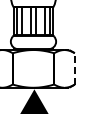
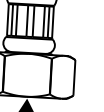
line: (74, 68) -> (74, 77), dashed -> solid

